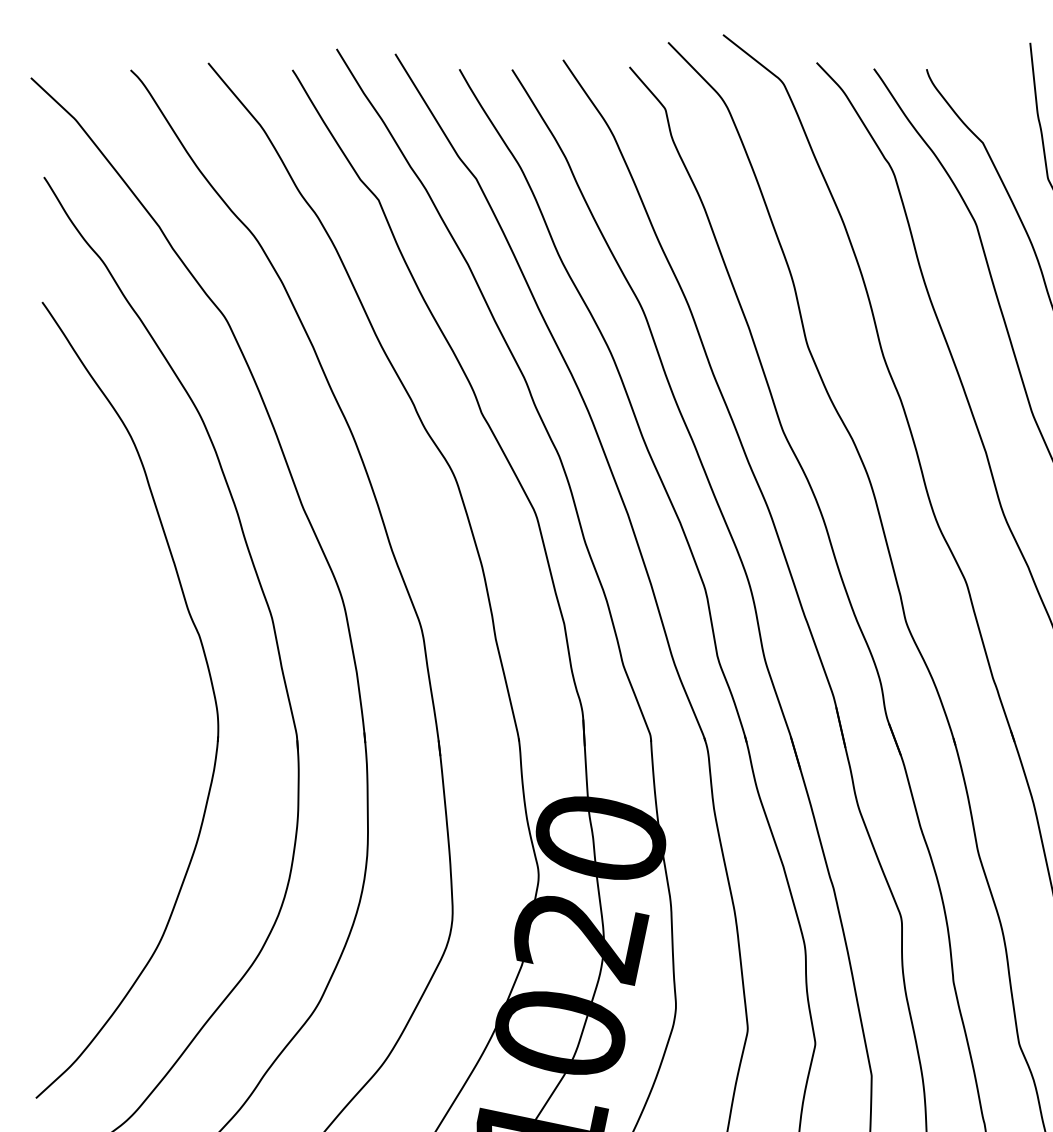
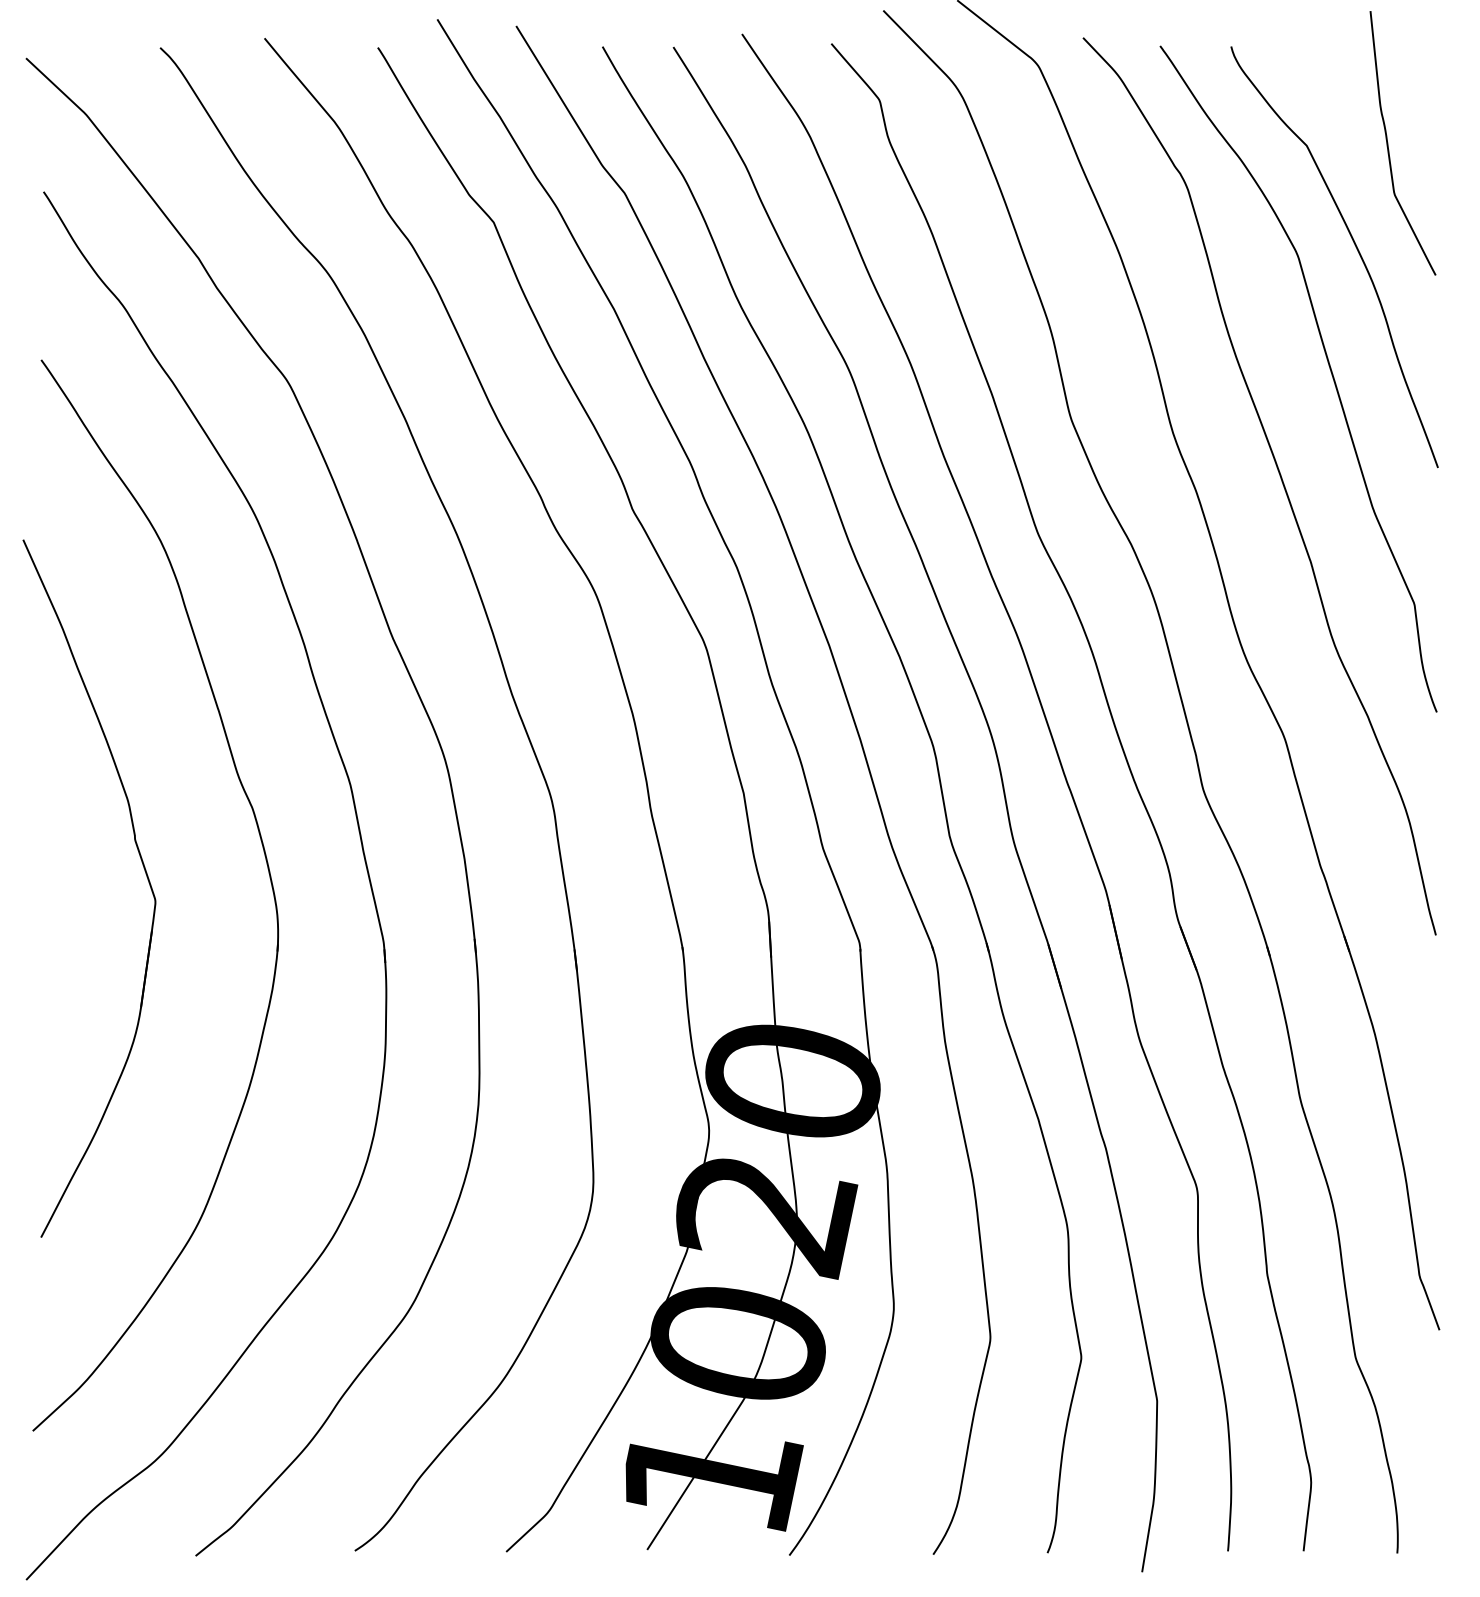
part: (118, 682) -> (144, 871), added

